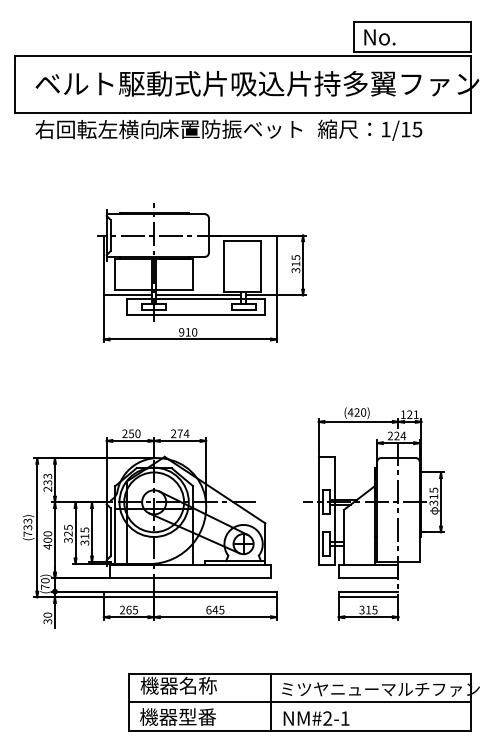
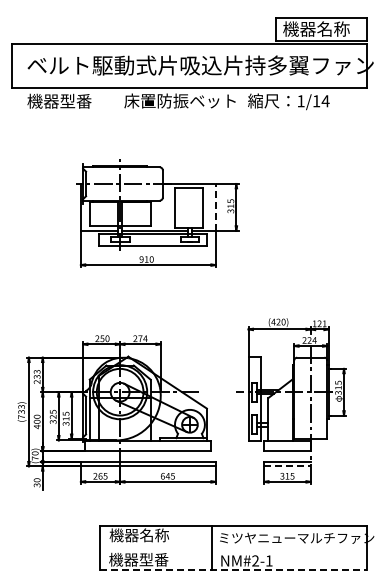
text: (405, 36) -> (316, 28), No. -> 機器名称
text: (96, 128) -> (75, 100), 右回転左横向 -> 機器型番
text: (417, 129) -> (325, 101), 1/15 -> 1/14
line: (276, 264) -> (215, 206), solid -> dashed
line: (368, 597) -> (287, 466), solid -> dashed
line: (299, 702) -> (233, 548), removed
line: (300, 730) -> (234, 570), solid -> dashed

